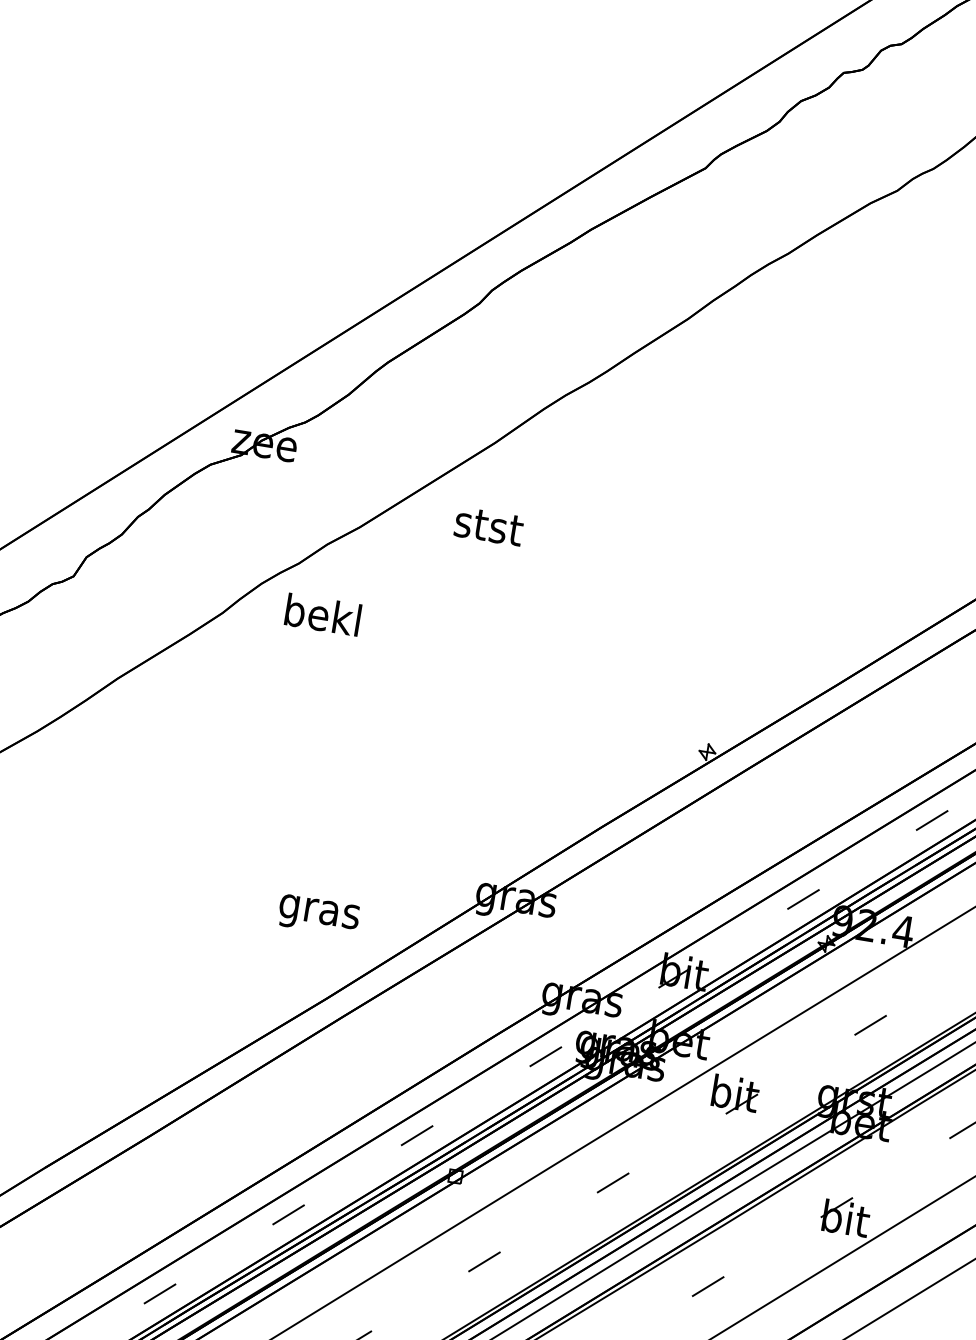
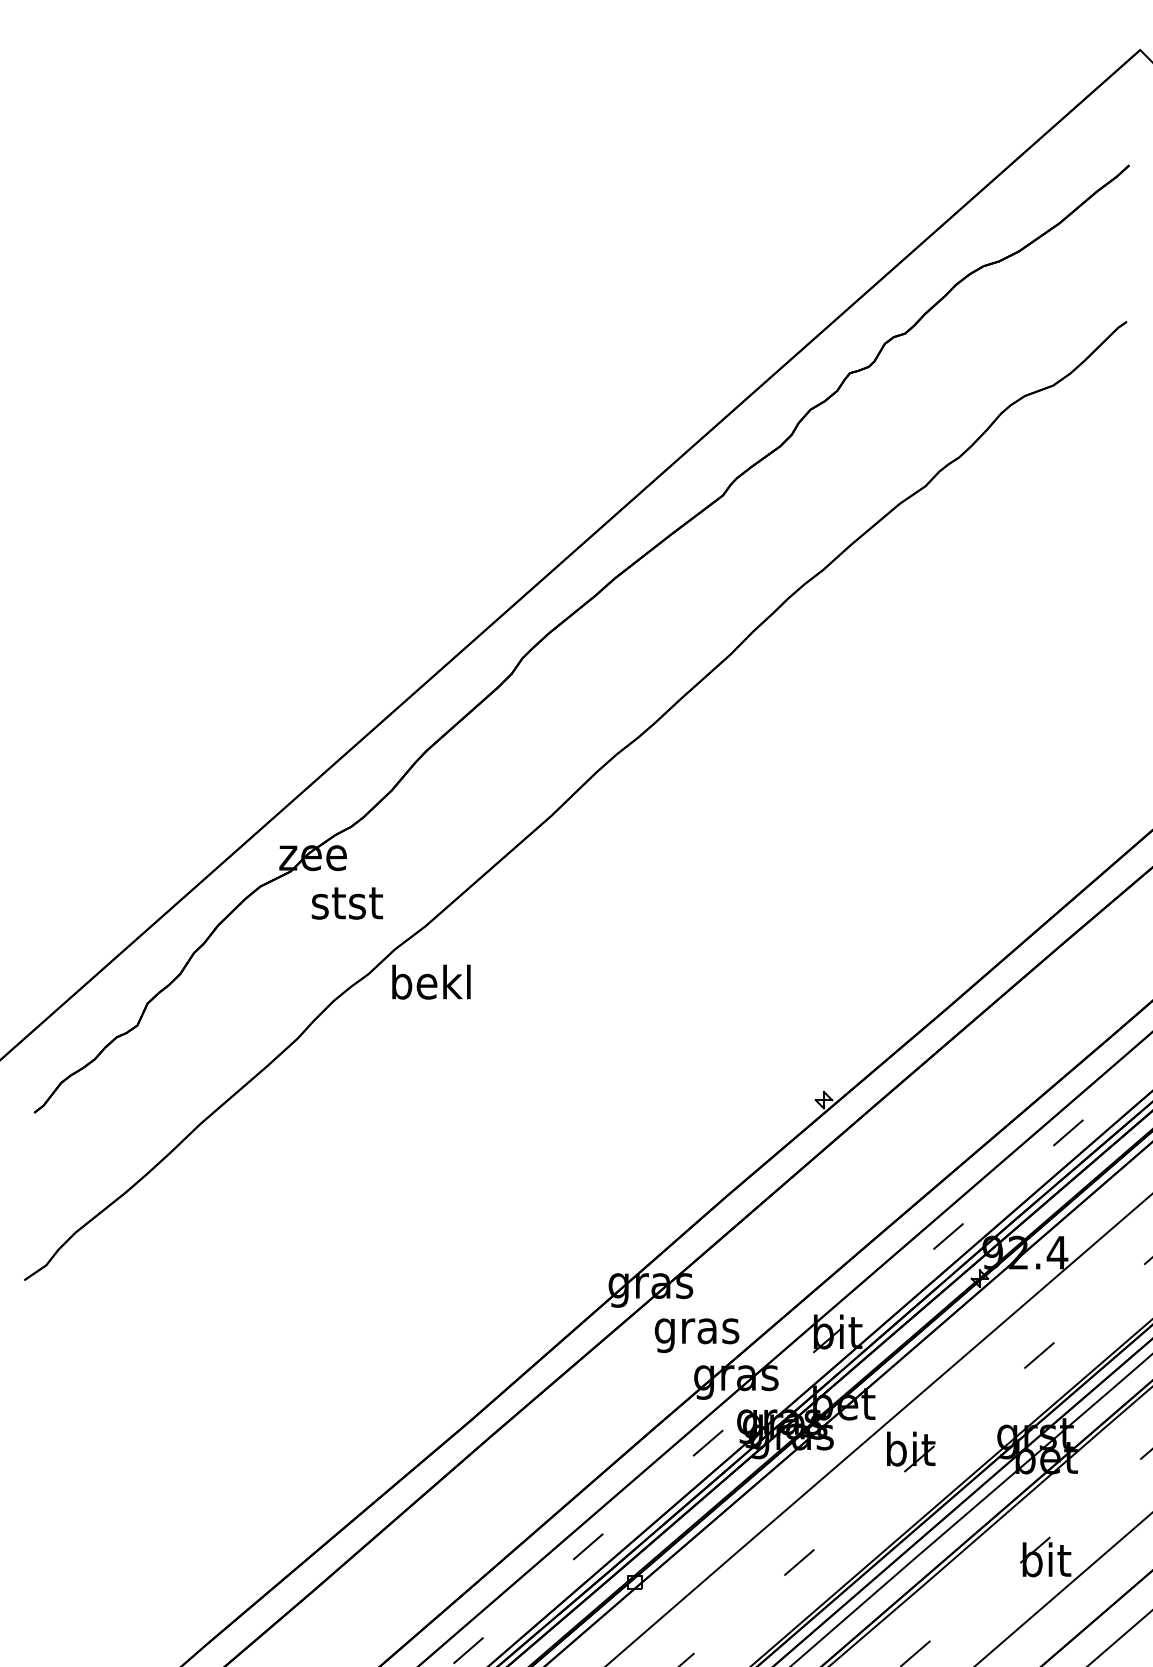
text: (488, 526) -> (346, 903), moved
text: (323, 614) -> (431, 981), moved
text: (318, 915) -> (696, 1335), moved

